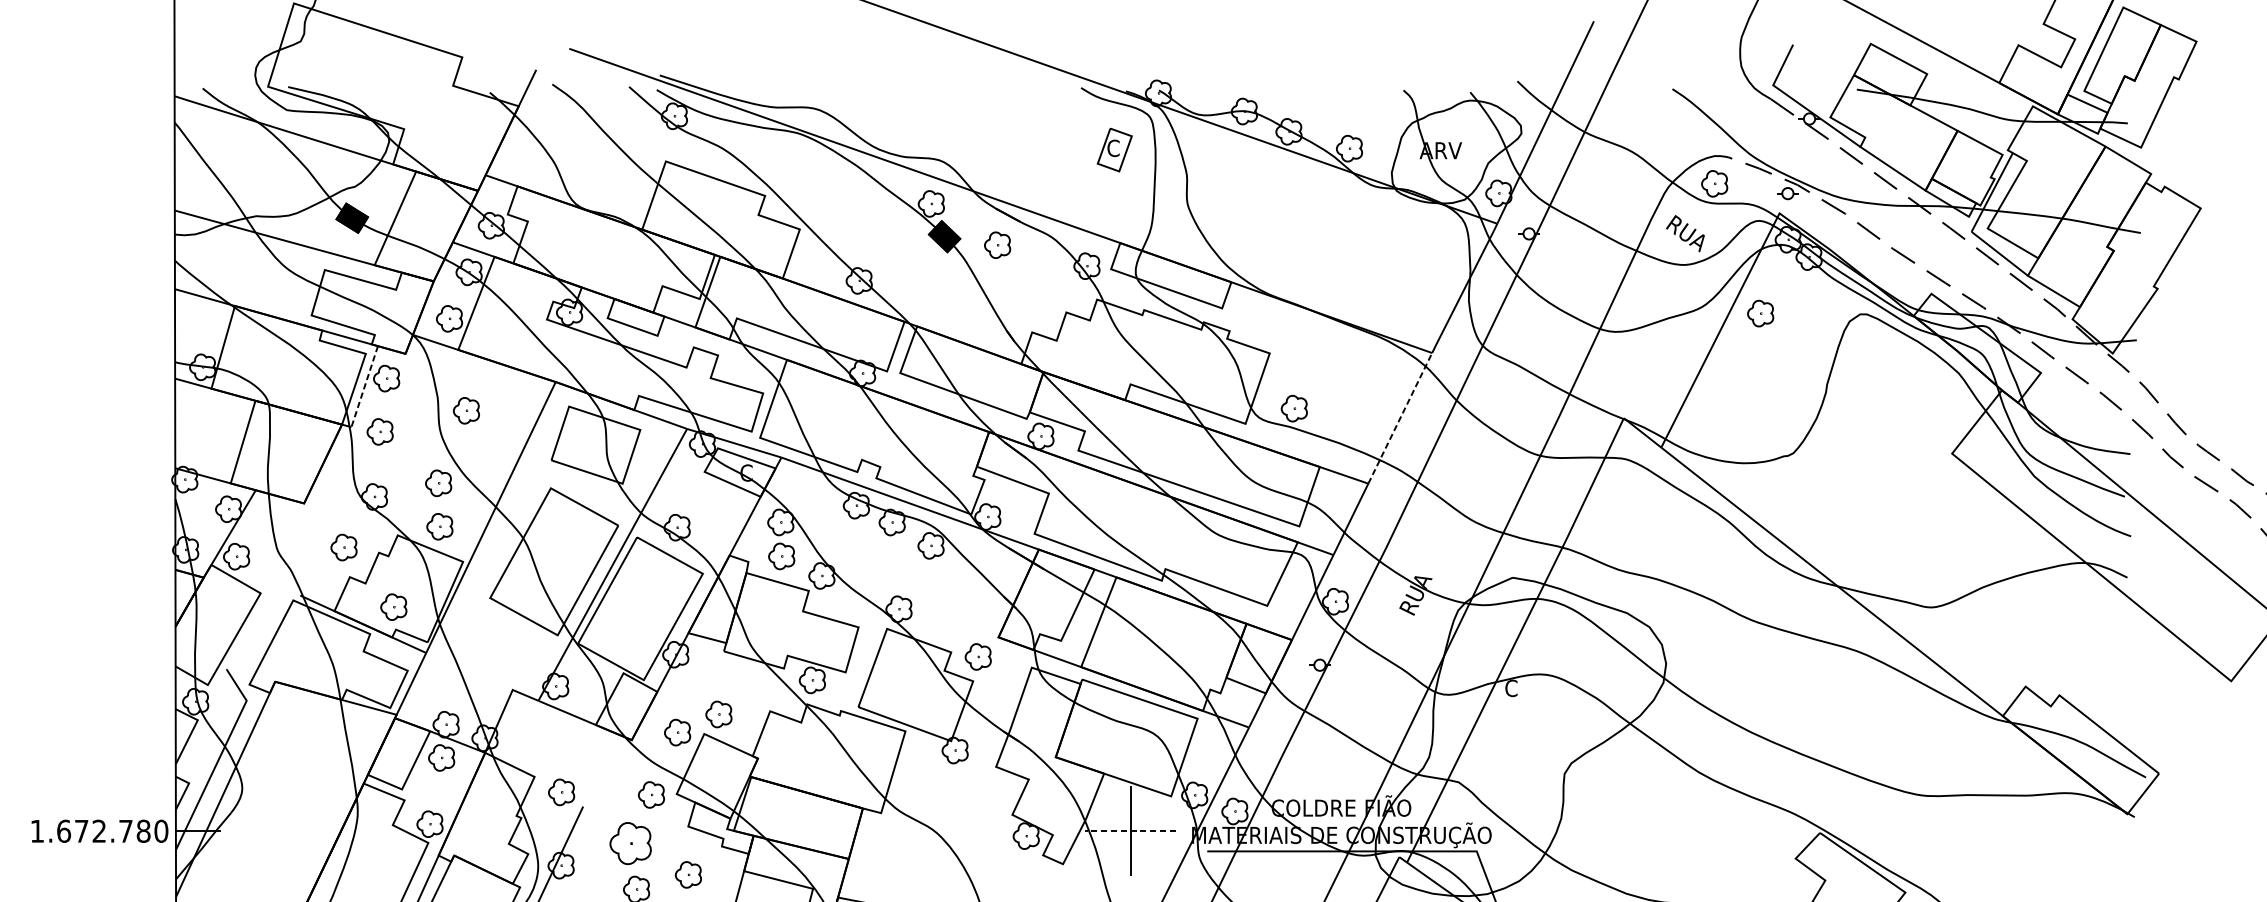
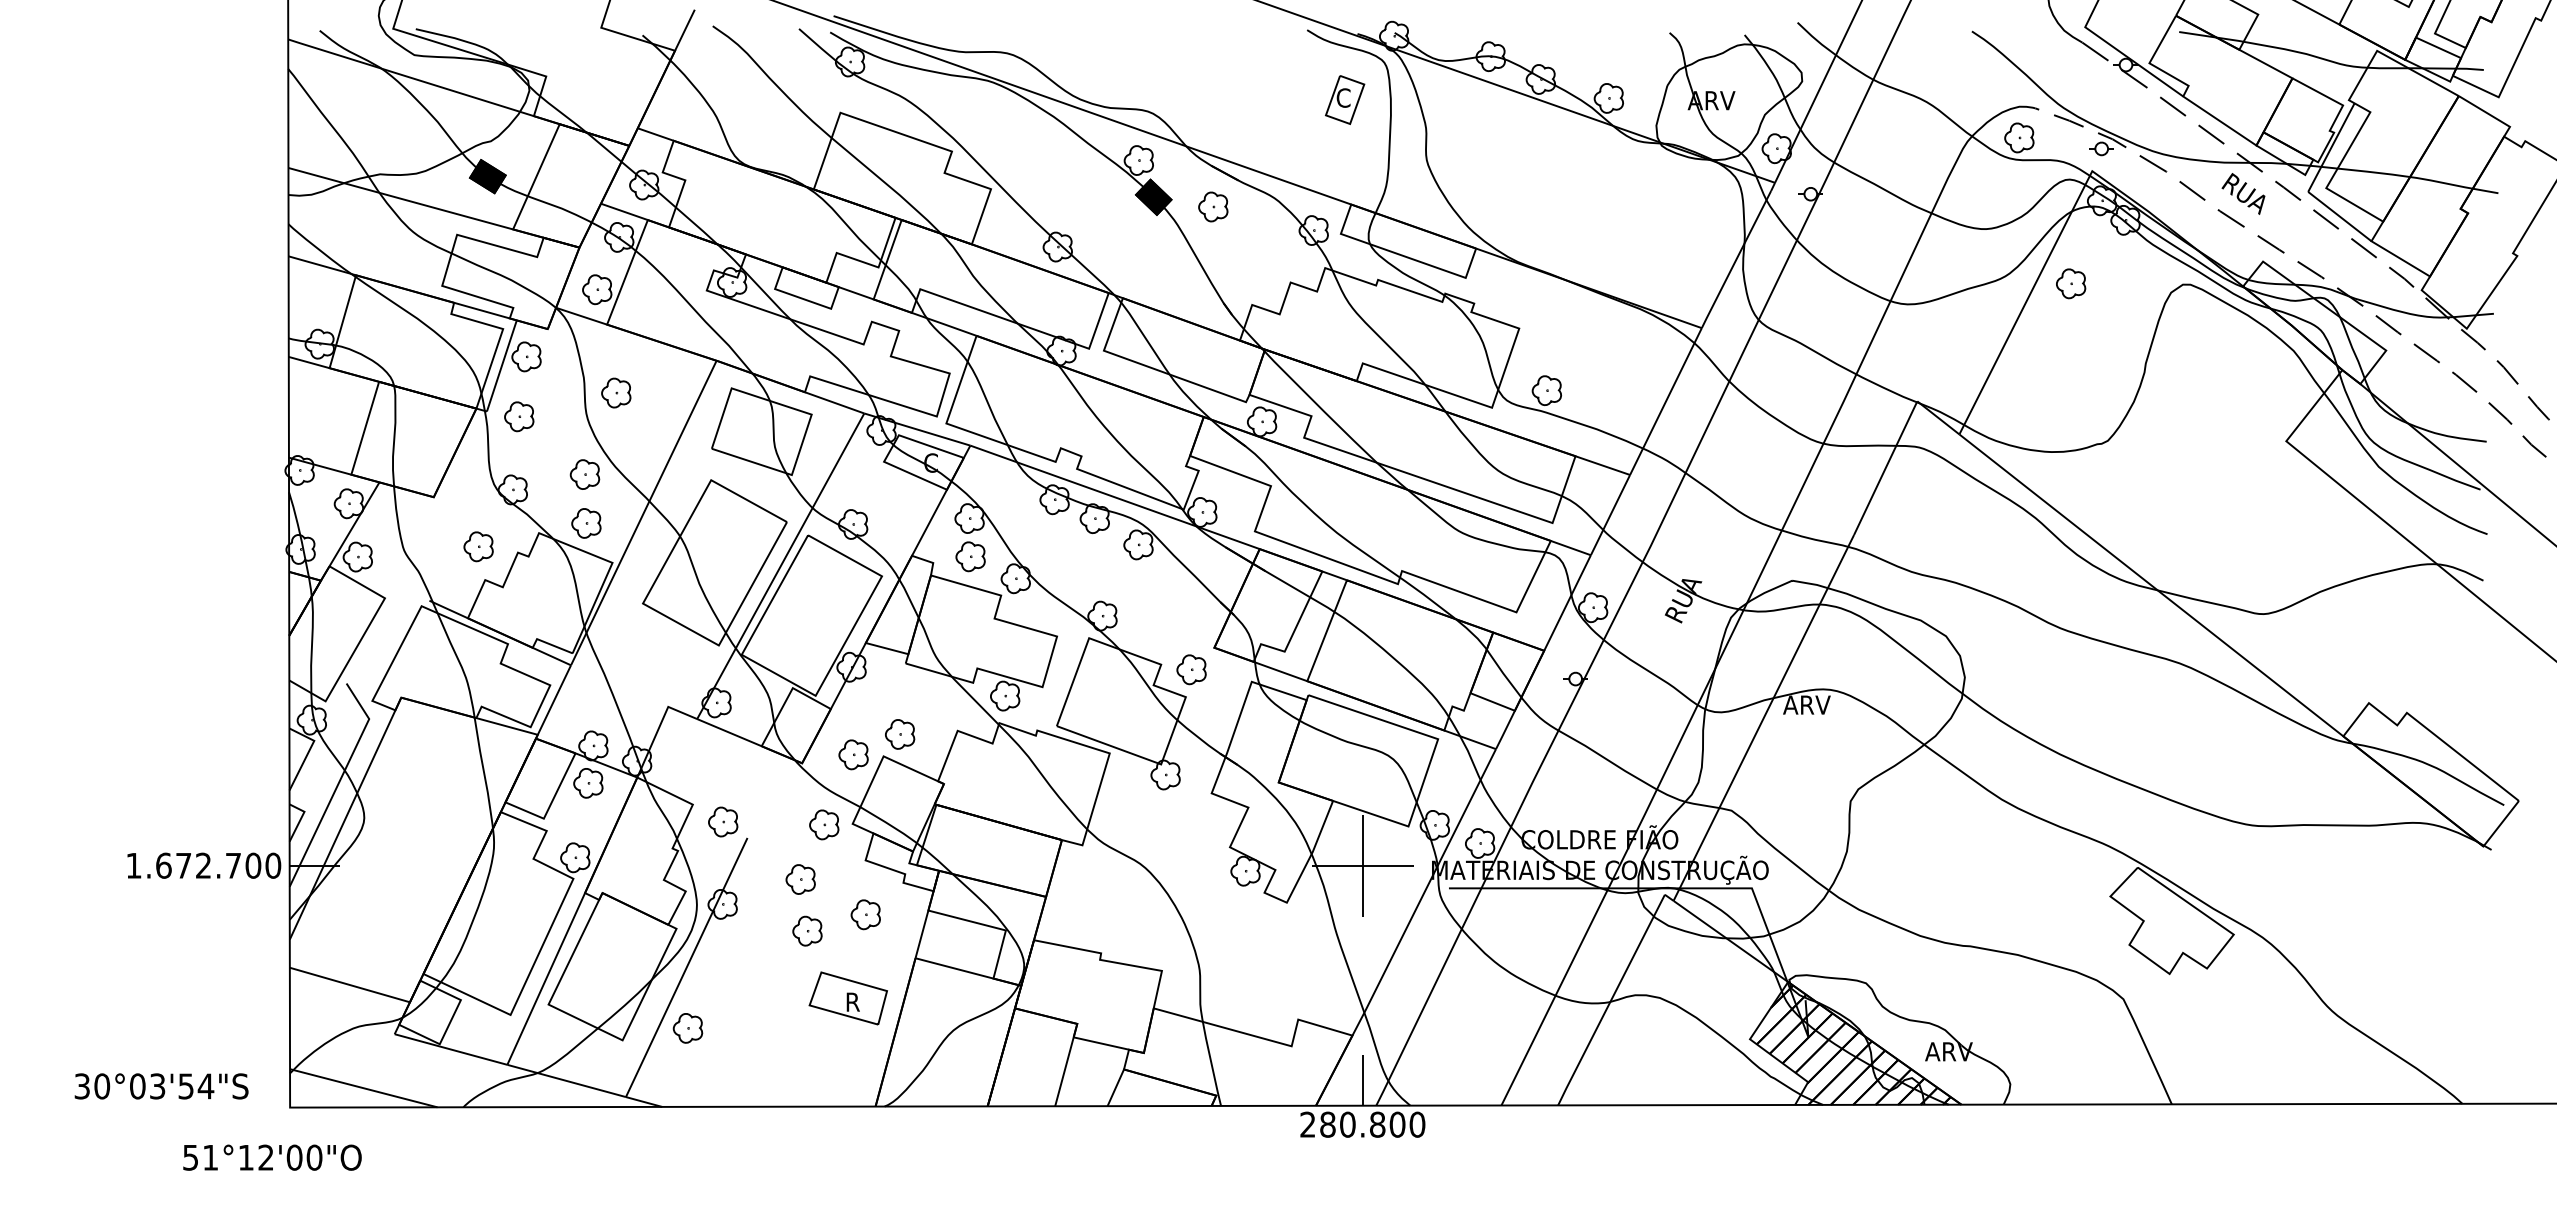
text: (1685, 233) -> (2243, 193), moved
line: (364, 386) -> (501, 365), dashed -> solid
line: (1399, 418) -> (1665, 401), dashed -> solid
part: (393, 606) -> (534, 613), removed
text: (1525, 687) -> (1806, 704), C -> ARV
text: (143, 831) -> (253, 865), 1.672.780 -> 1.672.700
line: (1130, 831) -> (1362, 865), dashed -> solid
part: (630, 843) -> (800, 879), size x0.62

